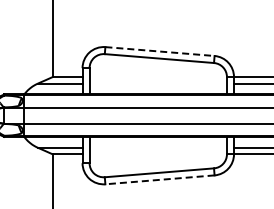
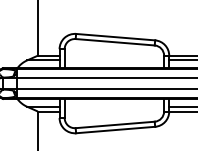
line: (159, 51) -> (115, 37), dashed -> solid
line: (159, 179) -> (115, 129), dashed -> solid

